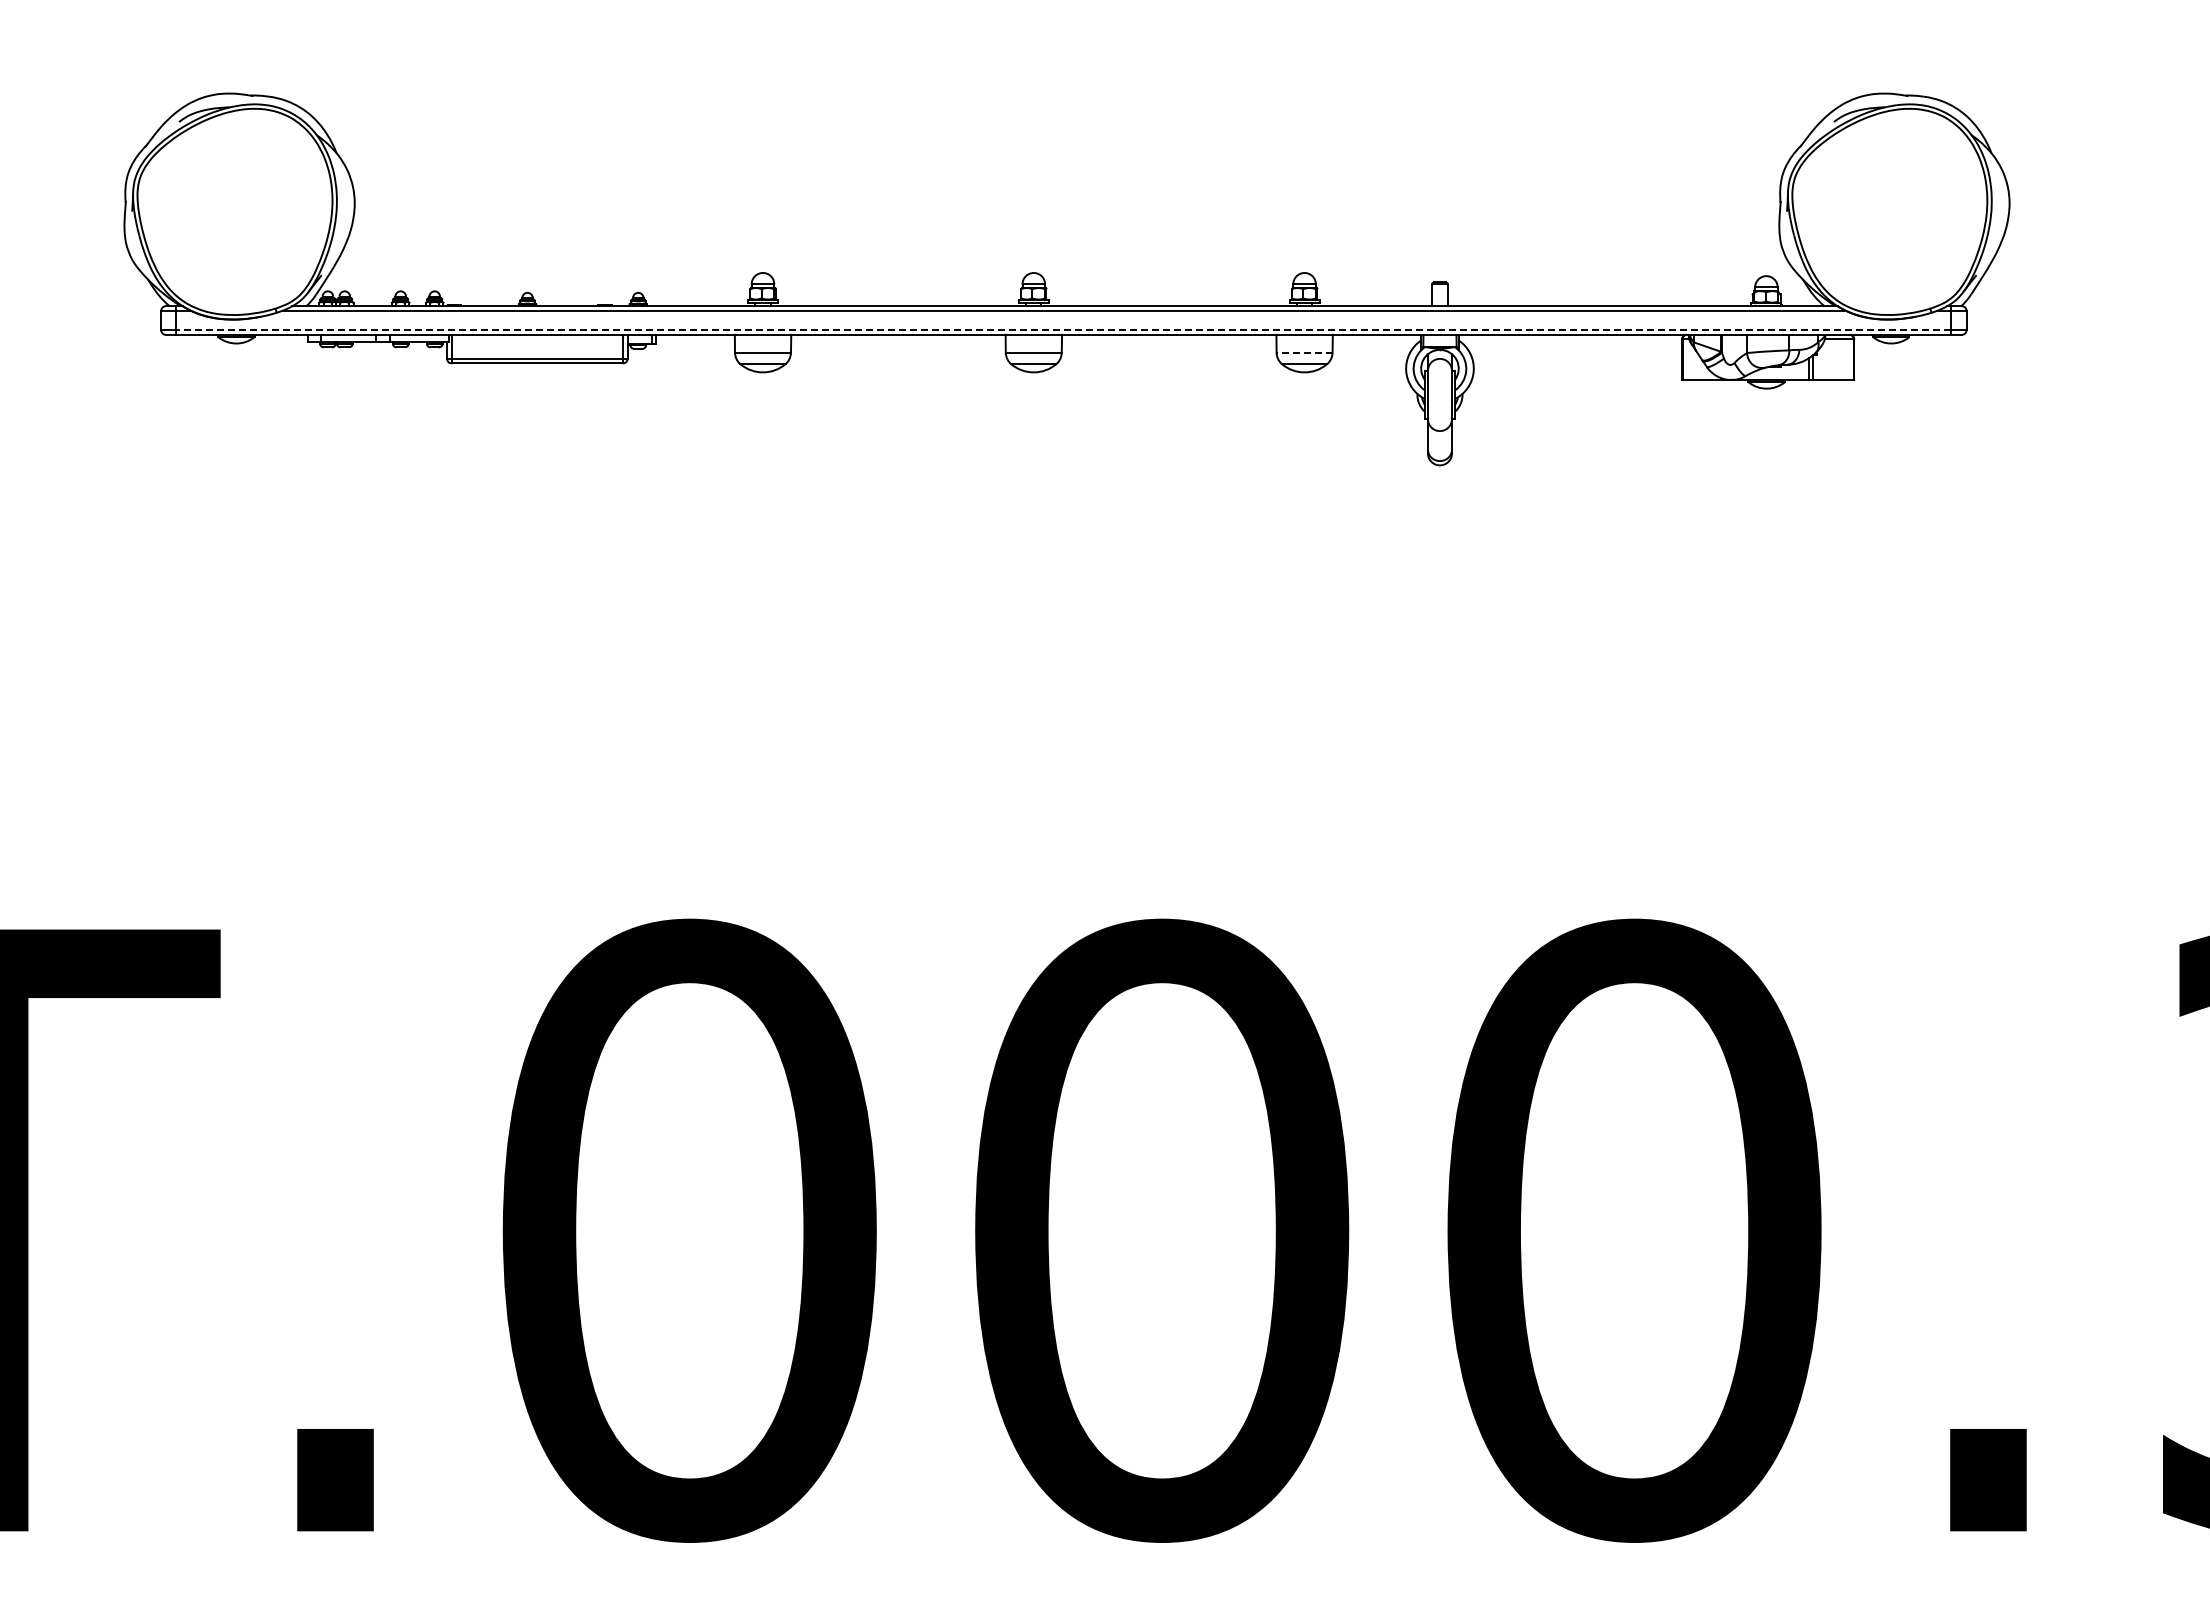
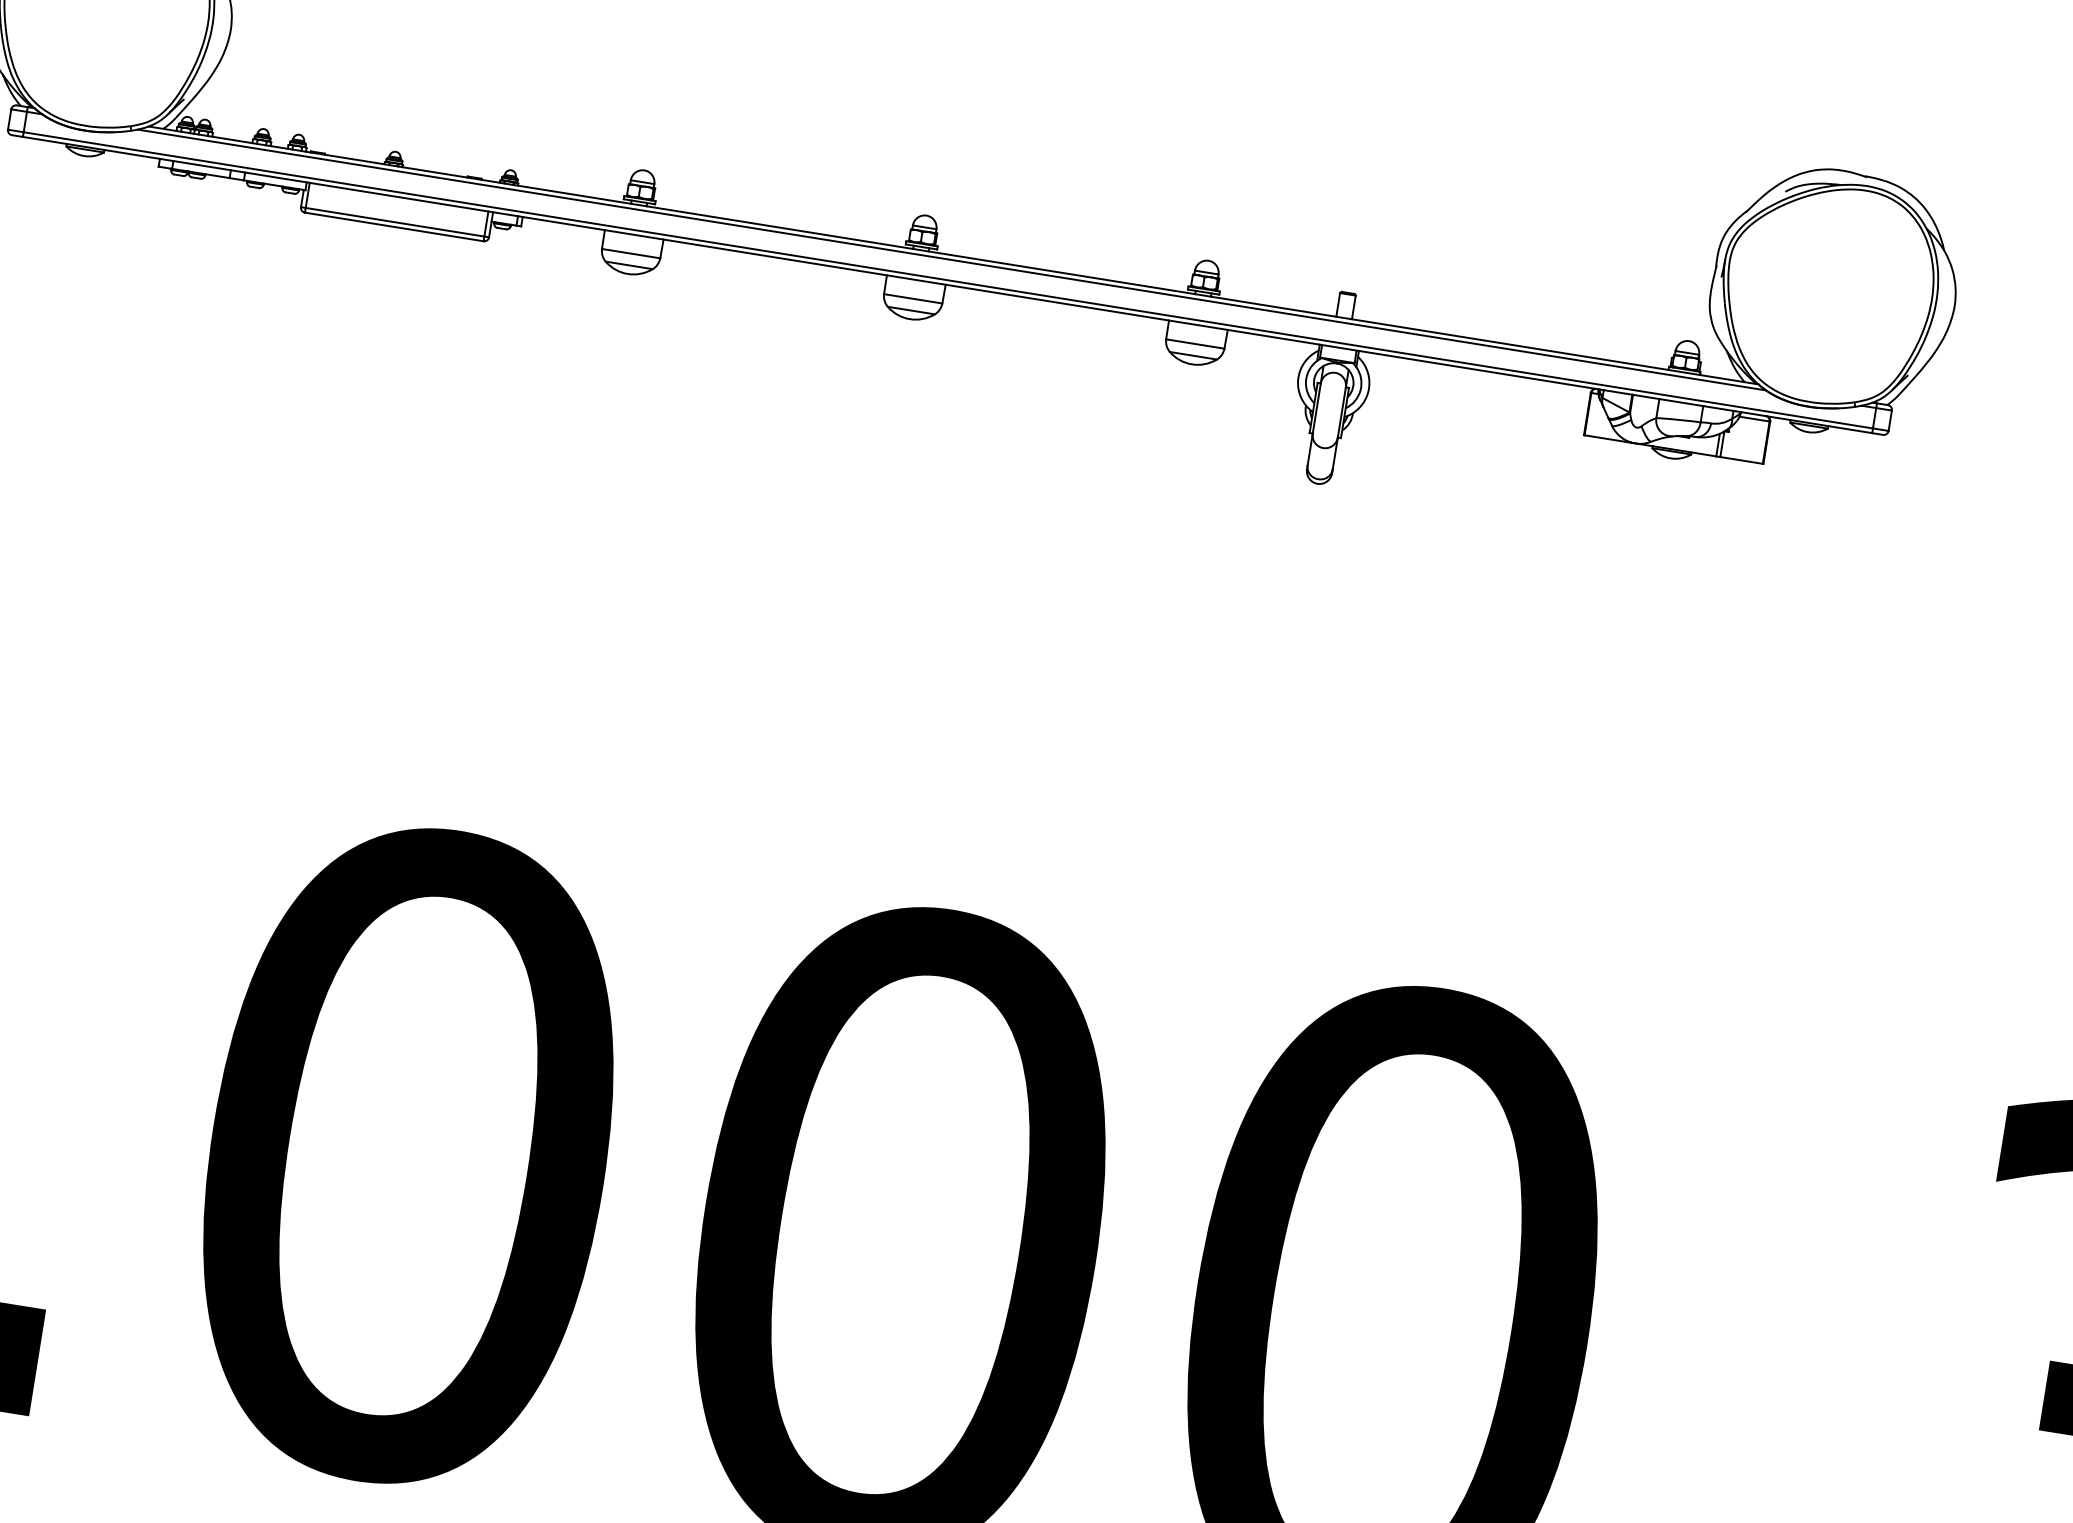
line: (1063, 330) -> (947, 280), dashed -> solid
line: (1304, 352) -> (1195, 343), dashed -> solid

